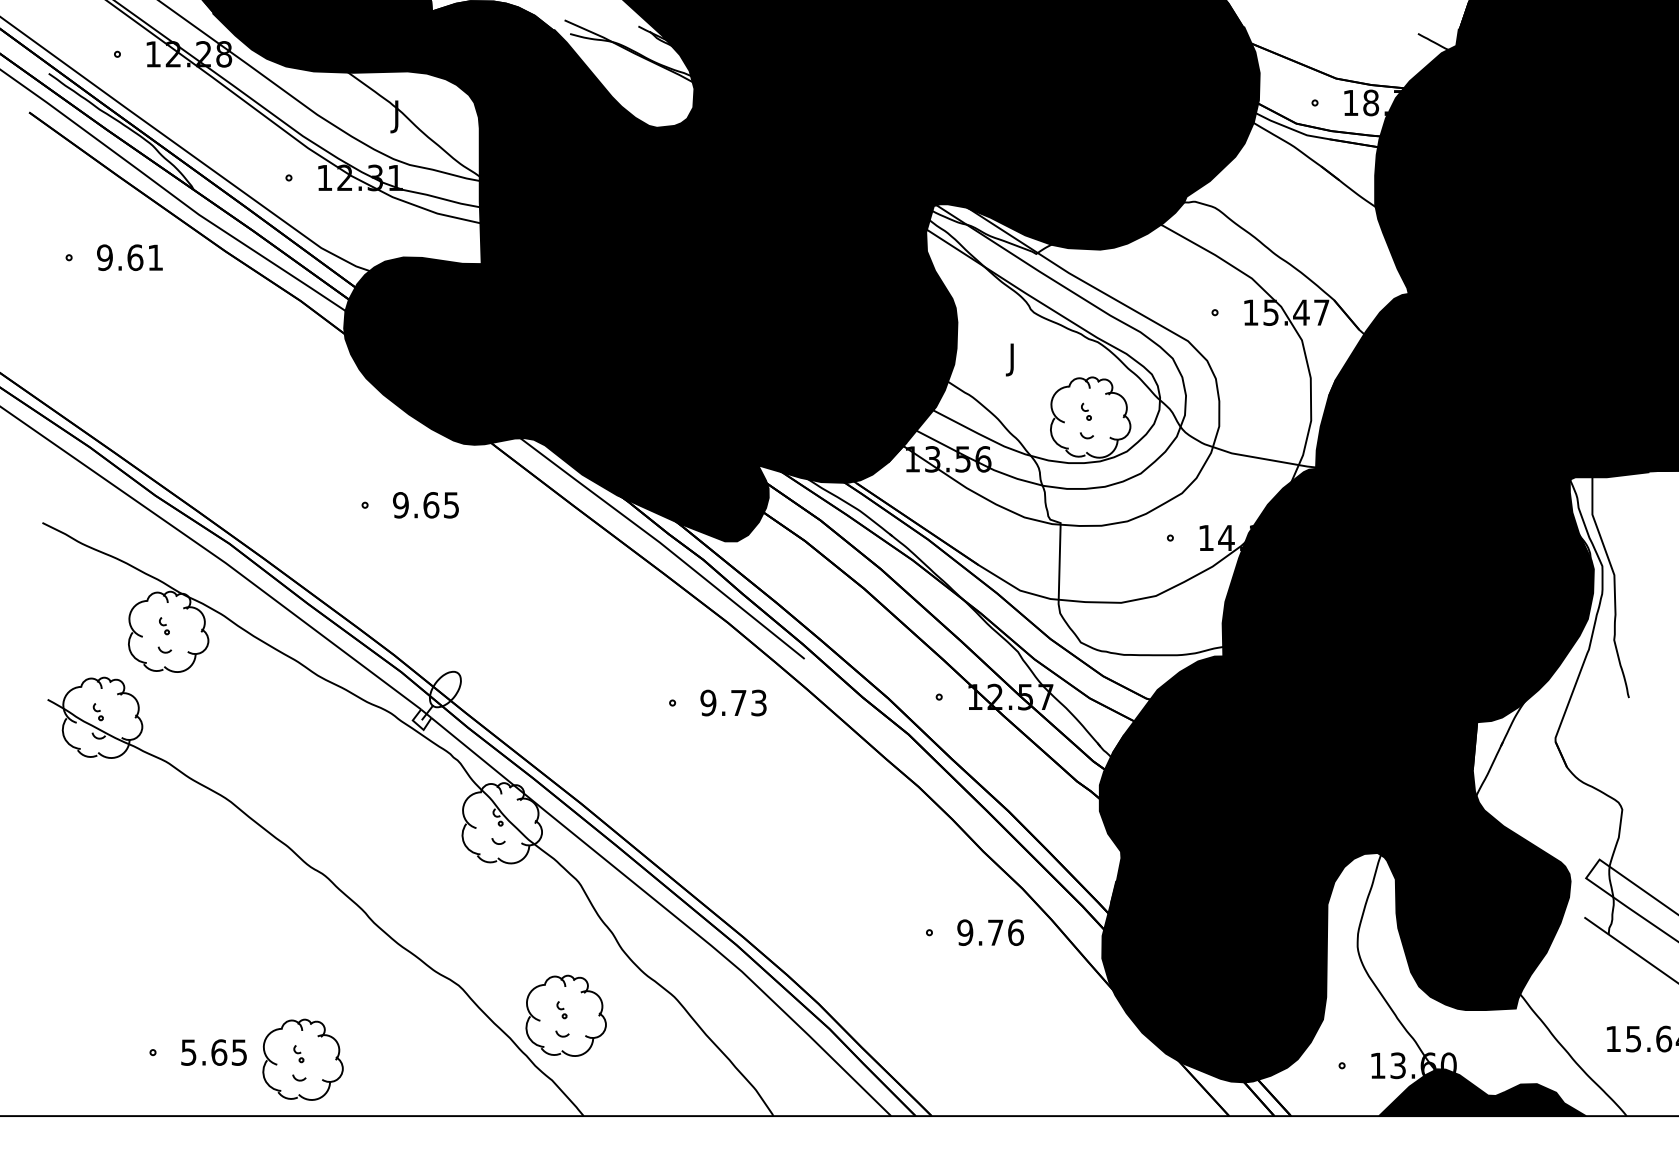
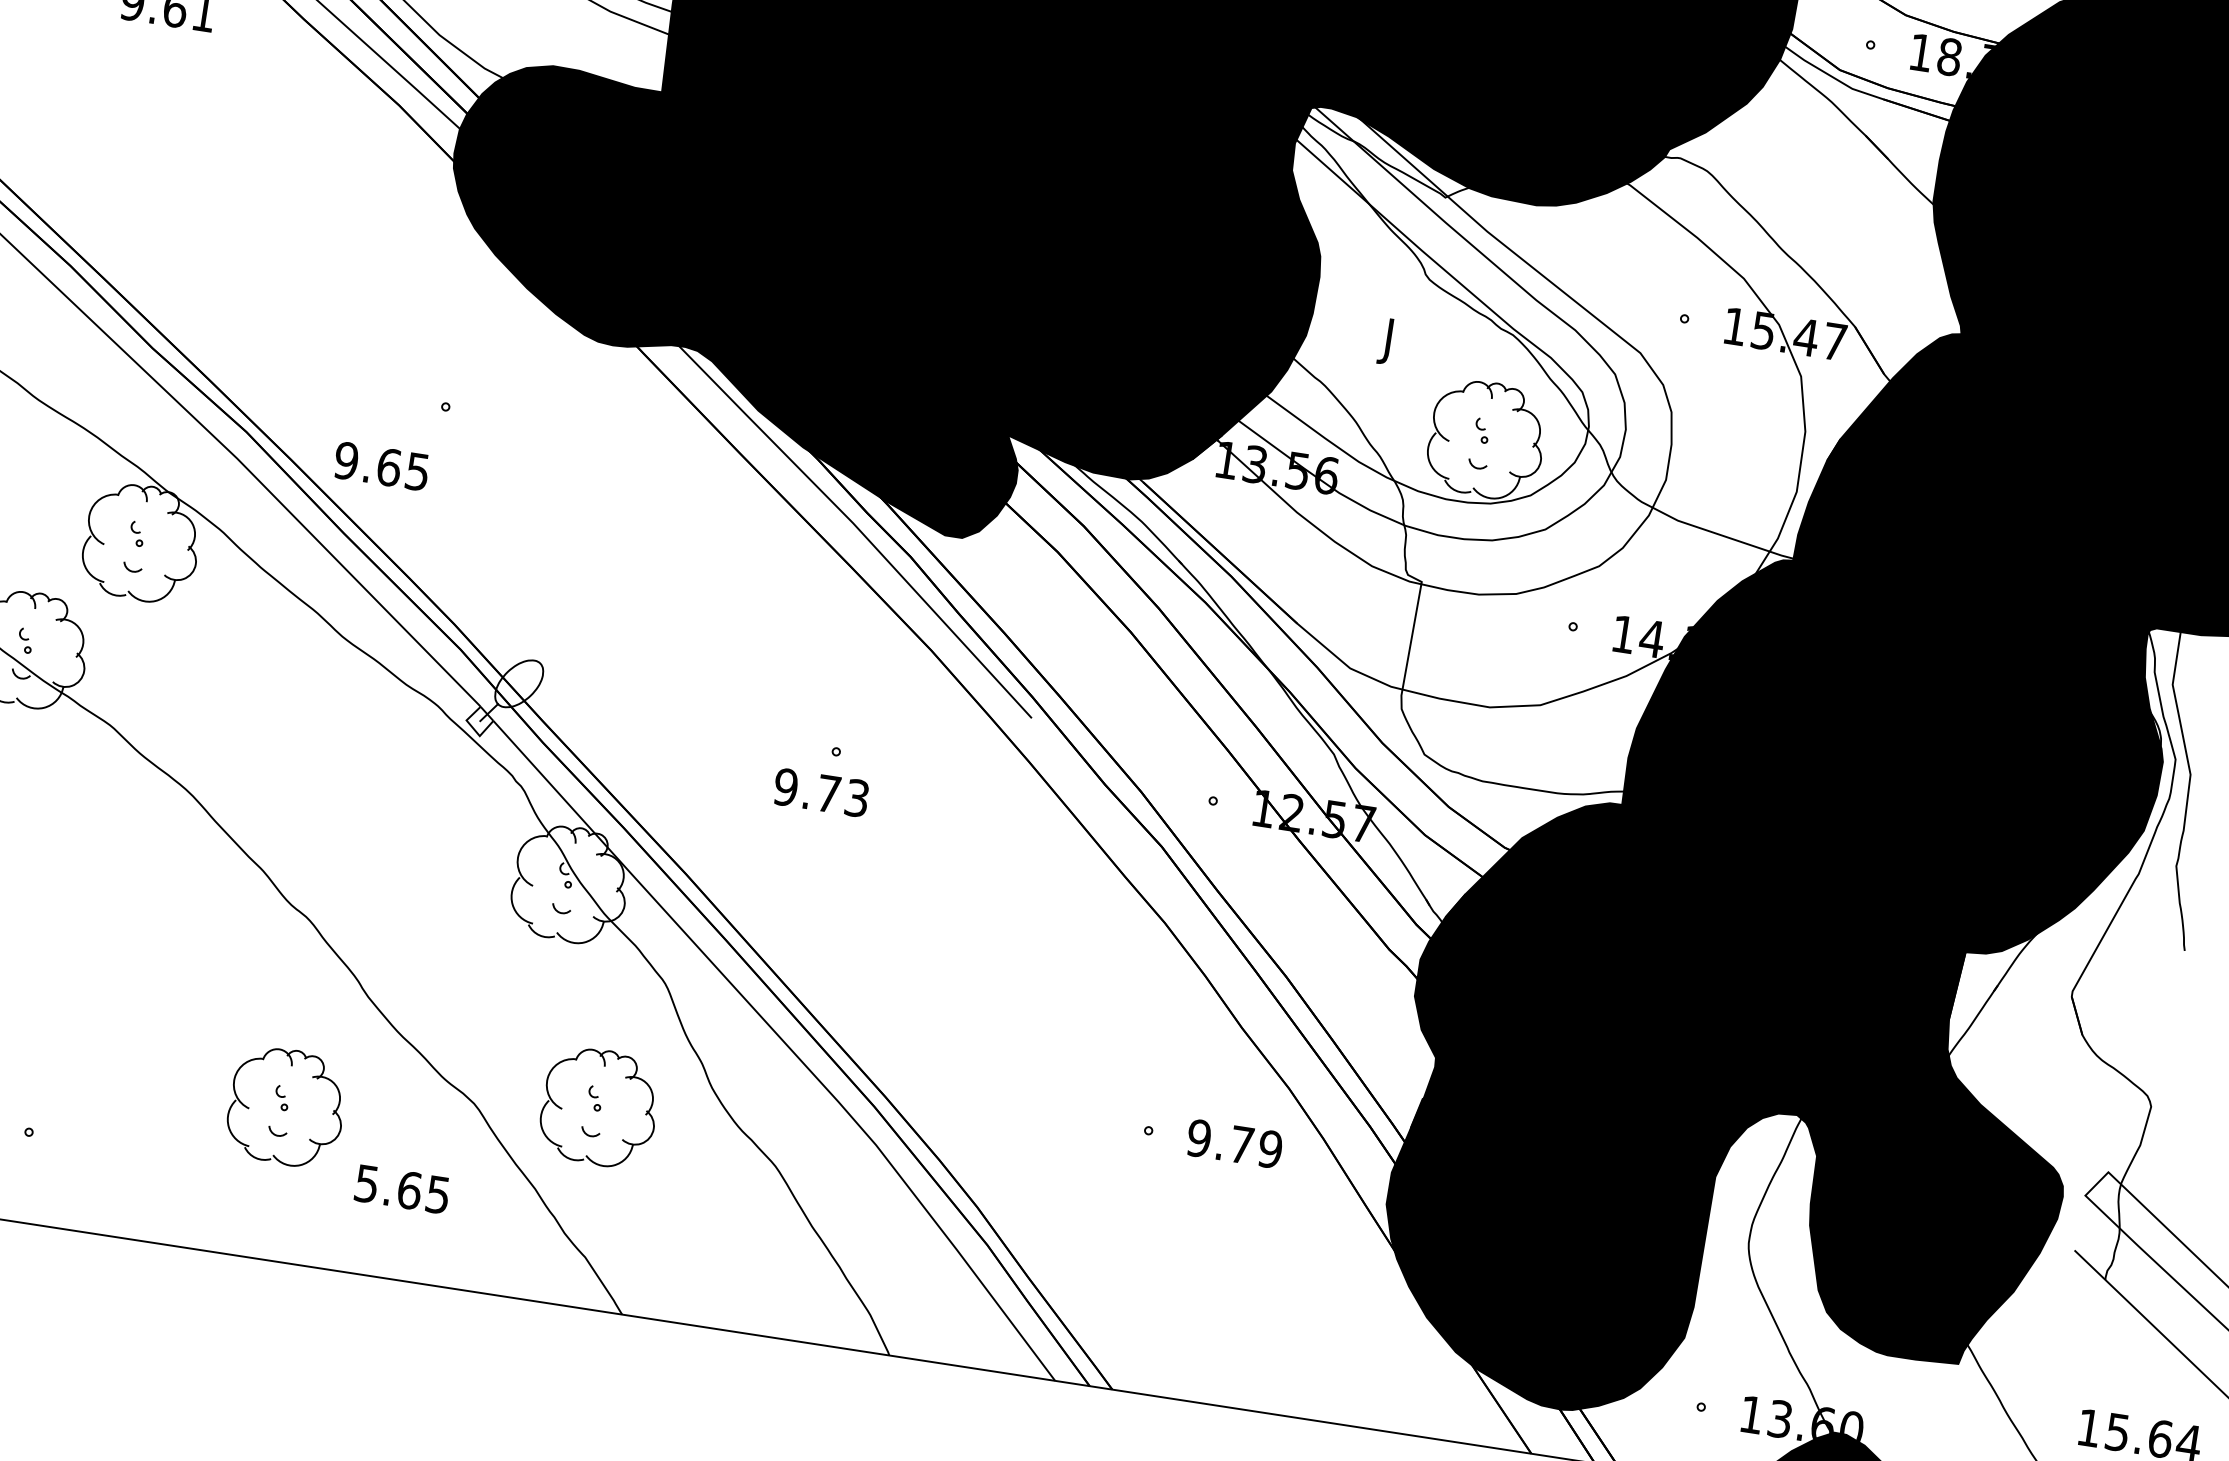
text: (425, 505) -> (381, 466), moved
text: (733, 702) -> (821, 792), moved
text: (1015, 932) -> (1269, 1148), 9.76 -> 9.79
part: (565, 1015) -> (598, 1106), moved
text: (213, 1052) -> (401, 1189), moved
part: (302, 1059) -> (285, 1106), moved

